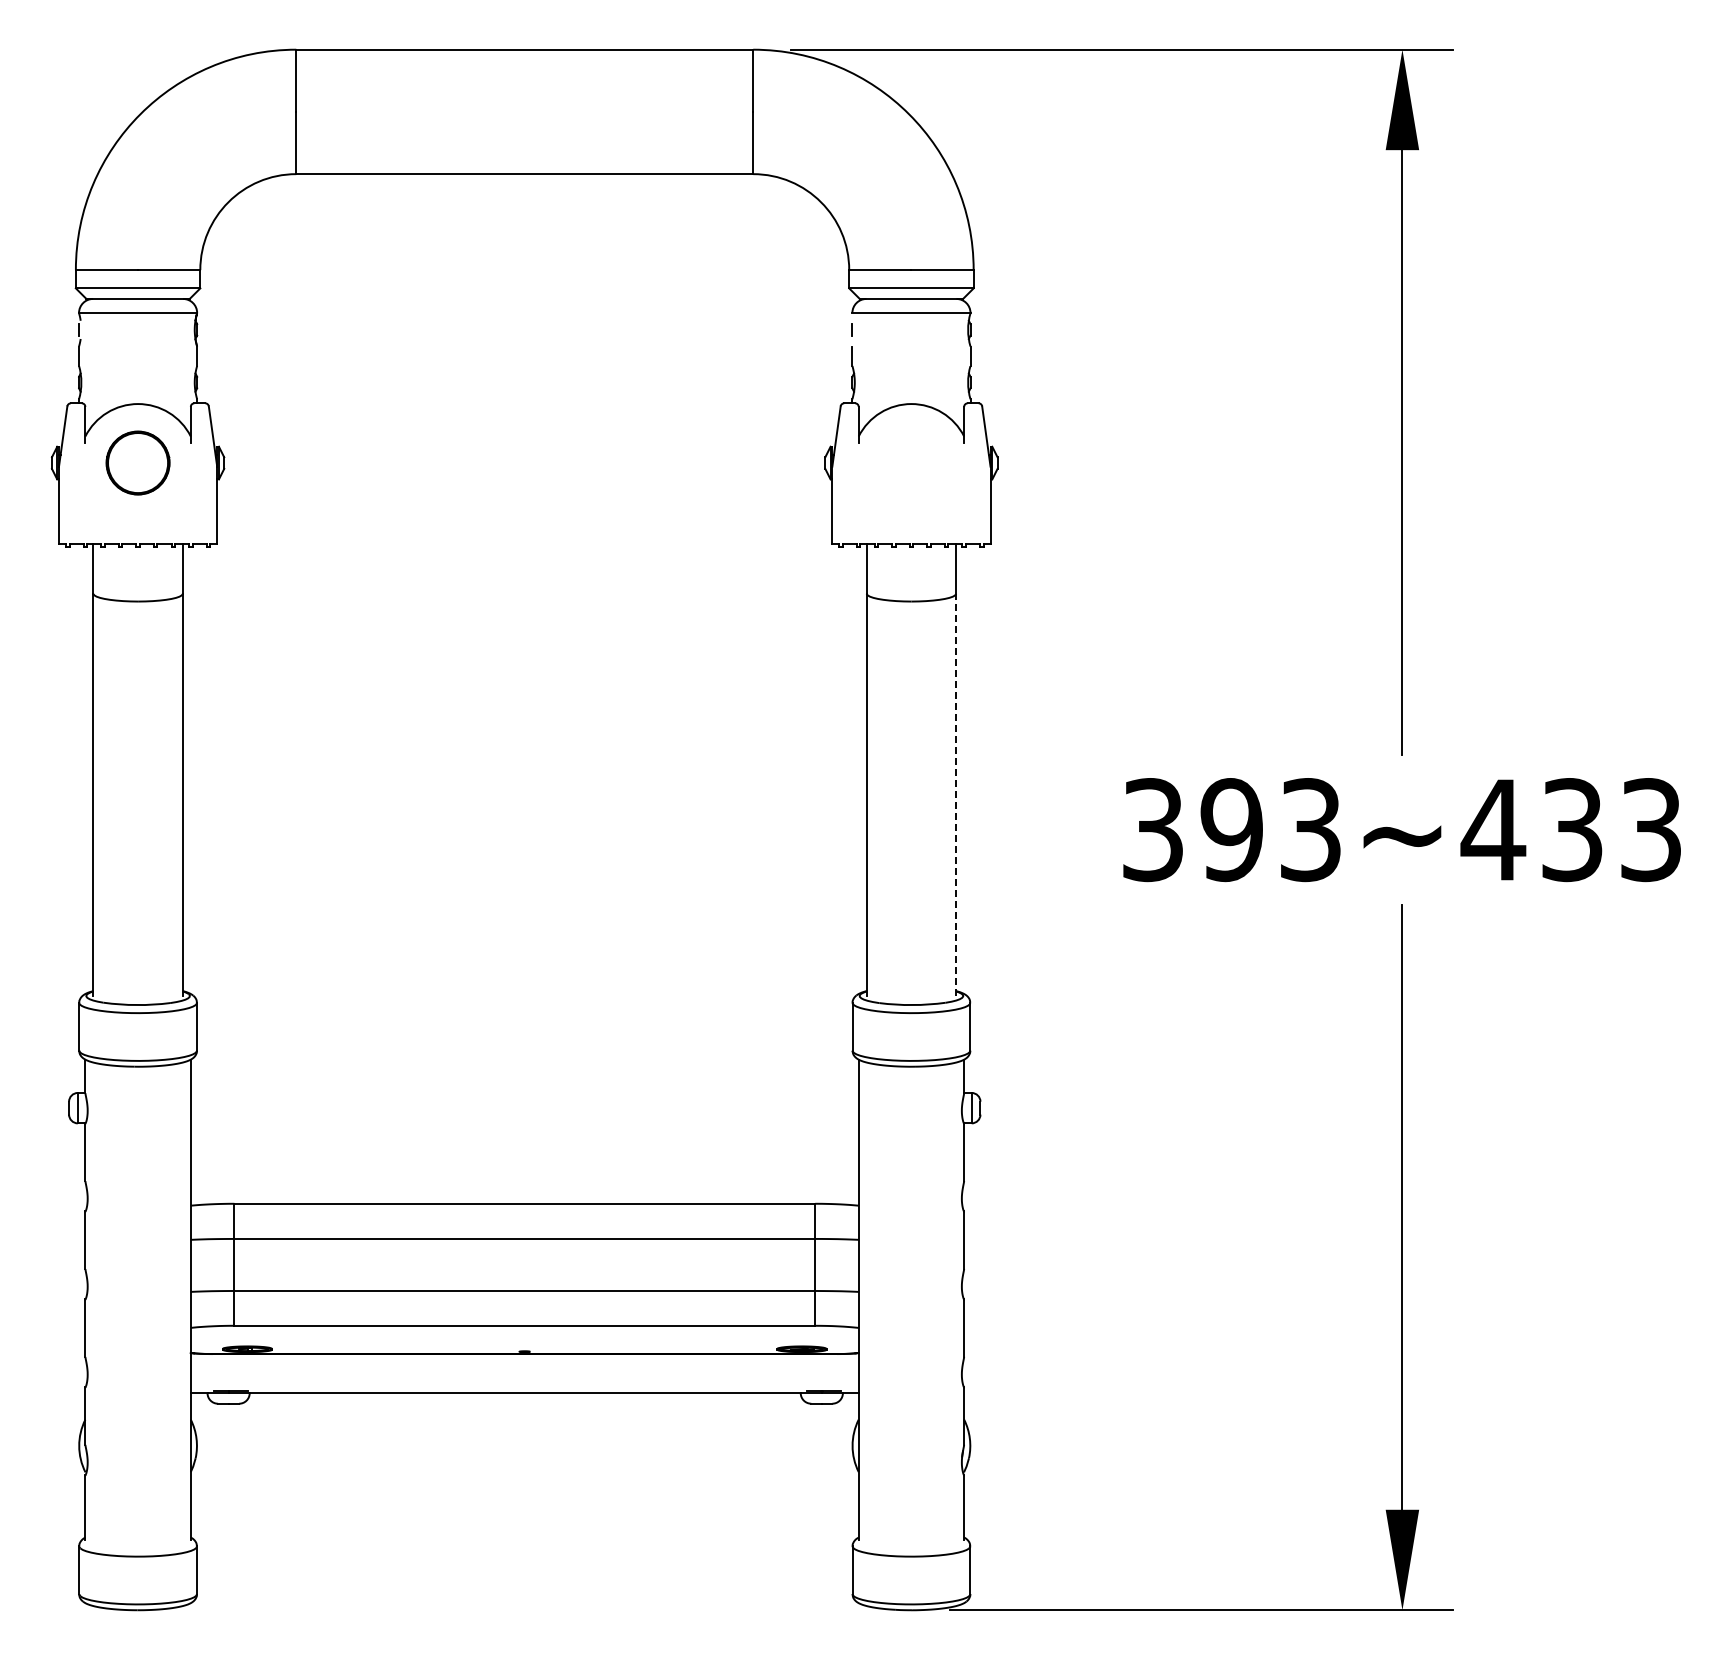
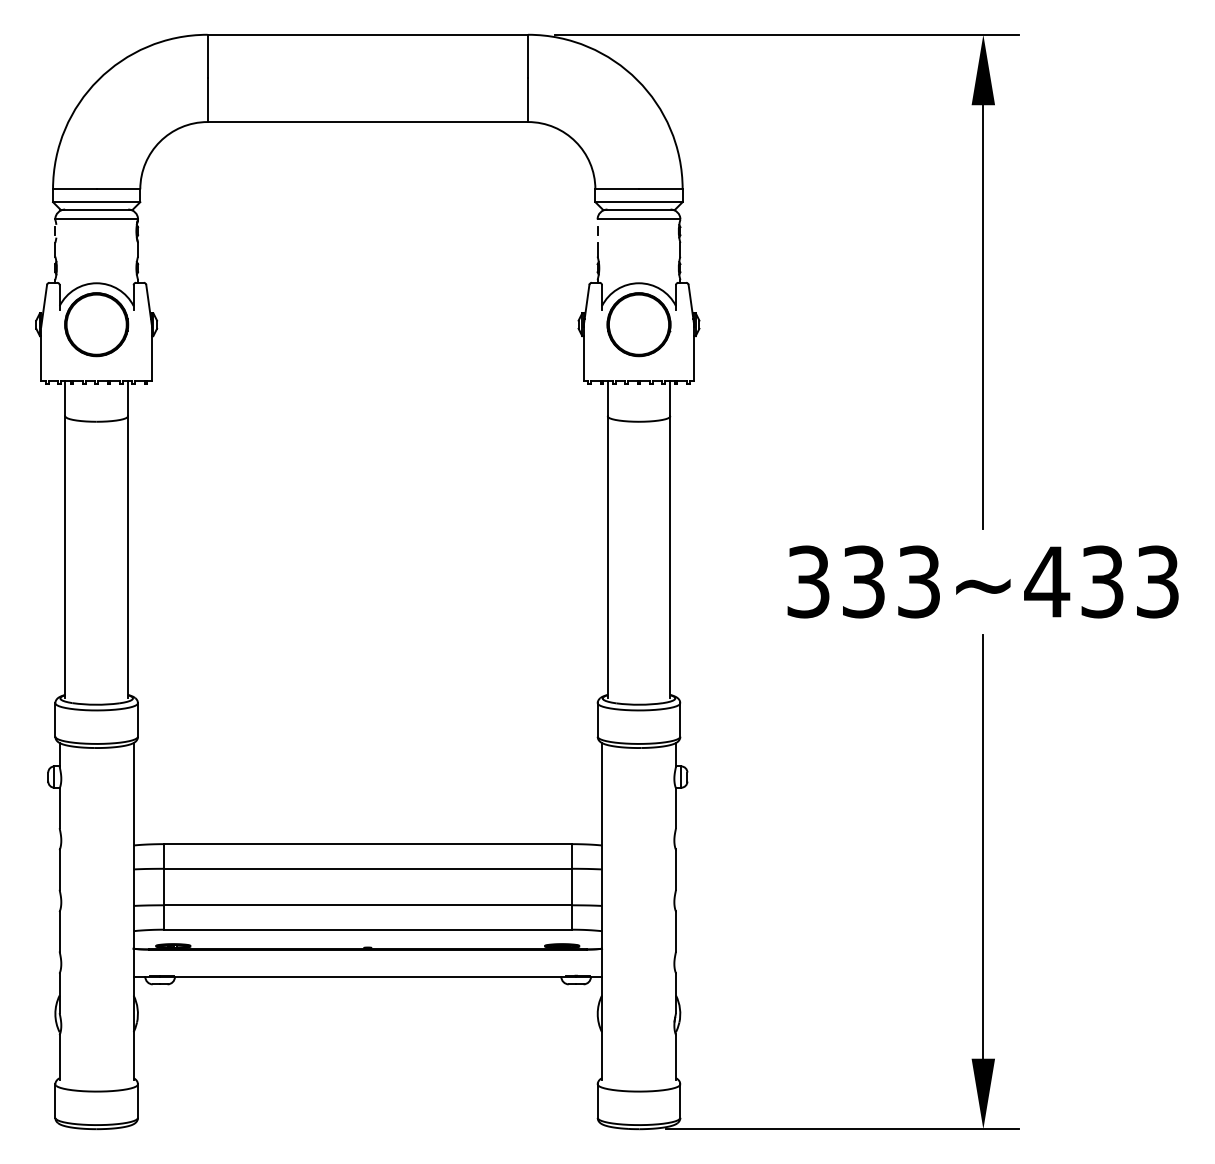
part: (137, 462) -> (96, 324), size x1.43
part: (911, 462) -> (639, 324), added
line: (956, 794) -> (670, 557), dashed -> solid
text: (1231, 829) -> (863, 581), 393~433 -> 333~433

